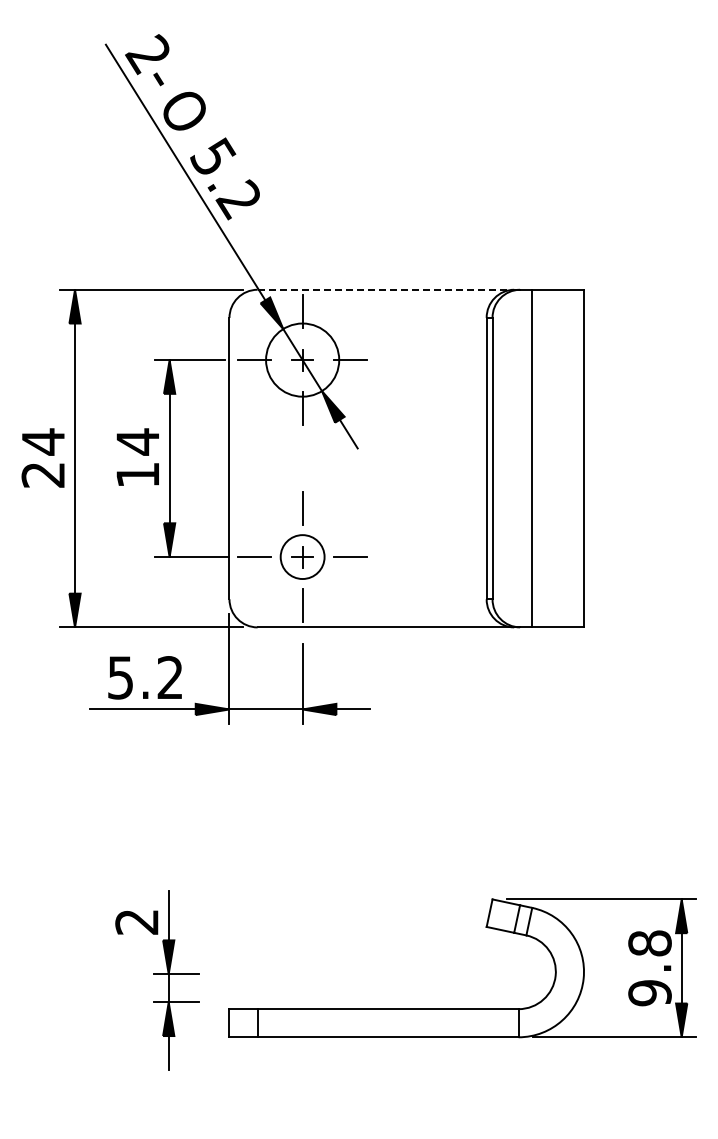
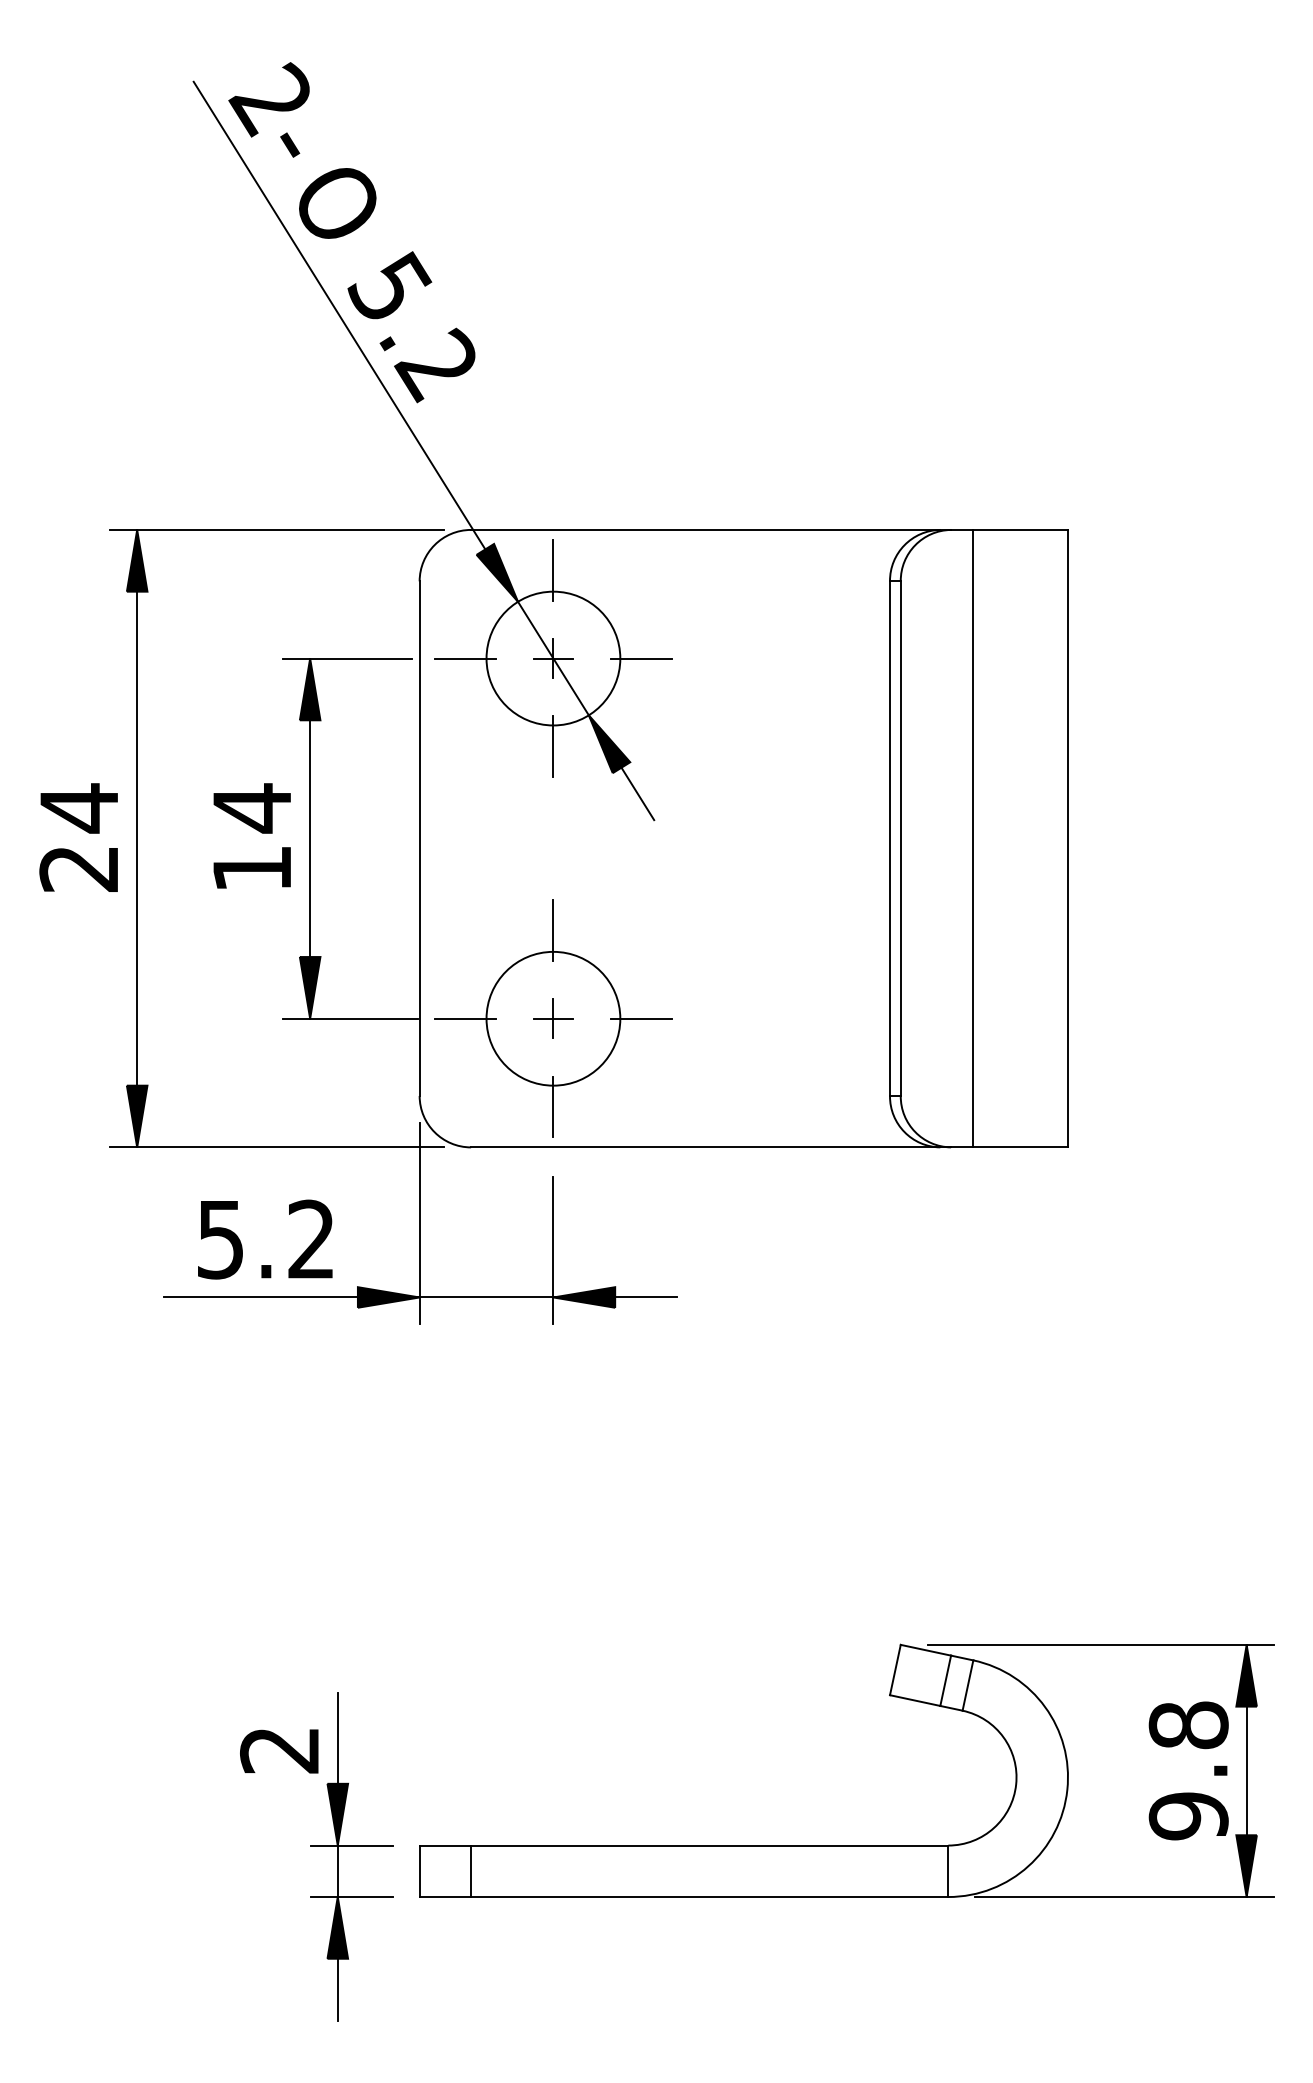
line: (386, 289) -> (706, 529), dashed -> solid
circle: (302, 556) -> (553, 1017), size x1.67
part: (157, 980) -> (317, 1857), moved

